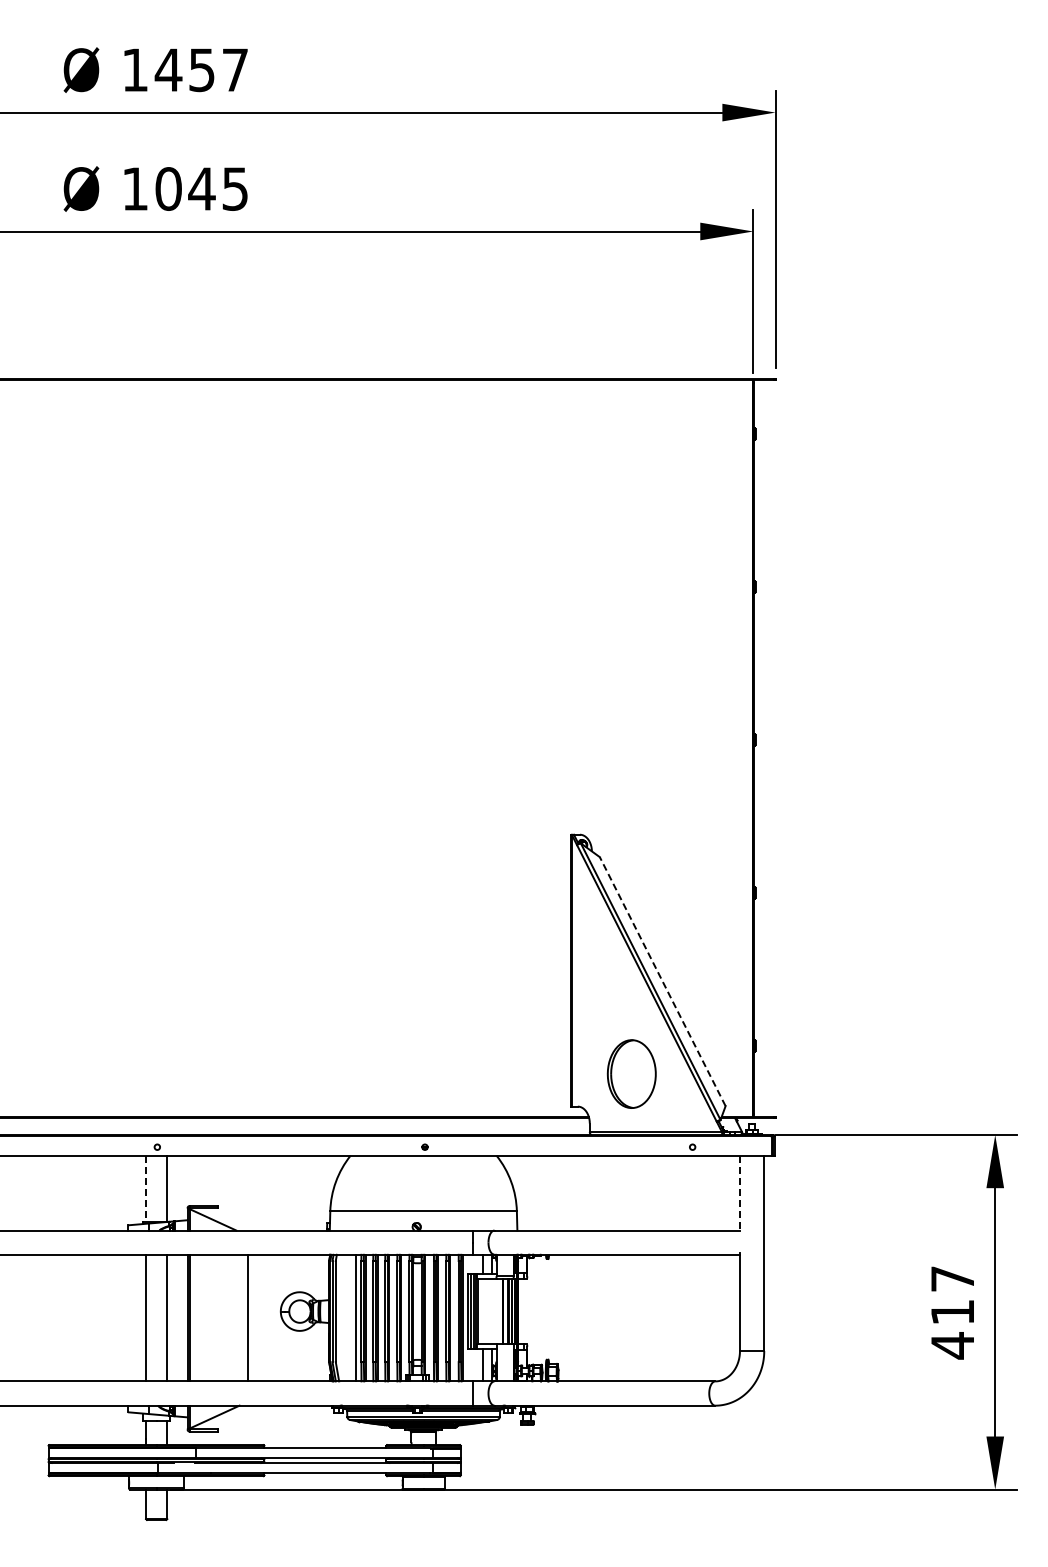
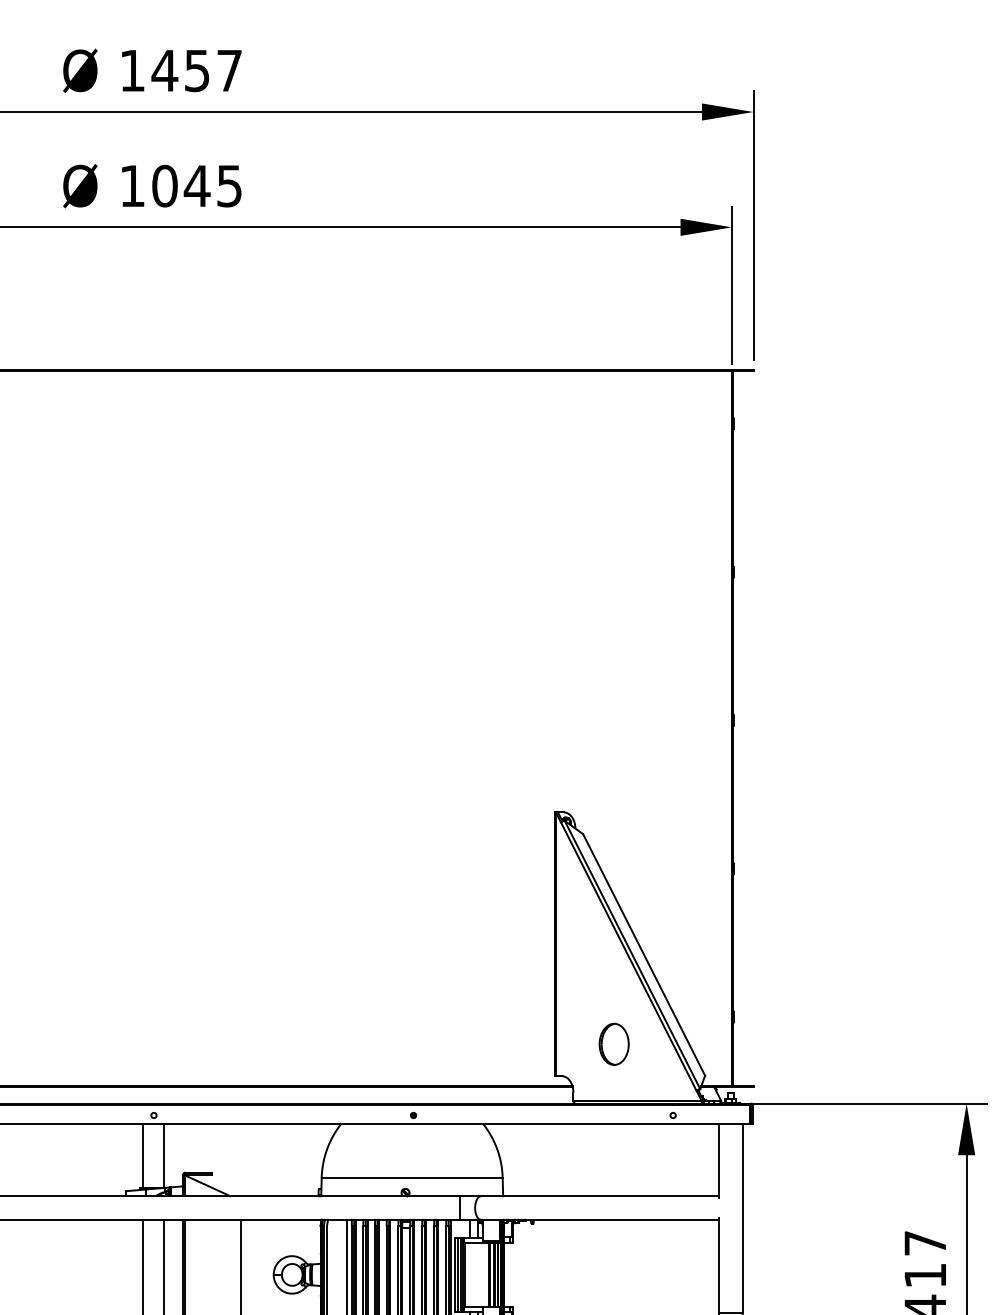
line: (662, 981) -> (643, 954), dashed -> solid
part: (631, 1073) -> (613, 1043), size x0.62
line: (145, 1189) -> (142, 1156), dashed -> solid
line: (739, 1194) -> (718, 1161), dashed -> solid

